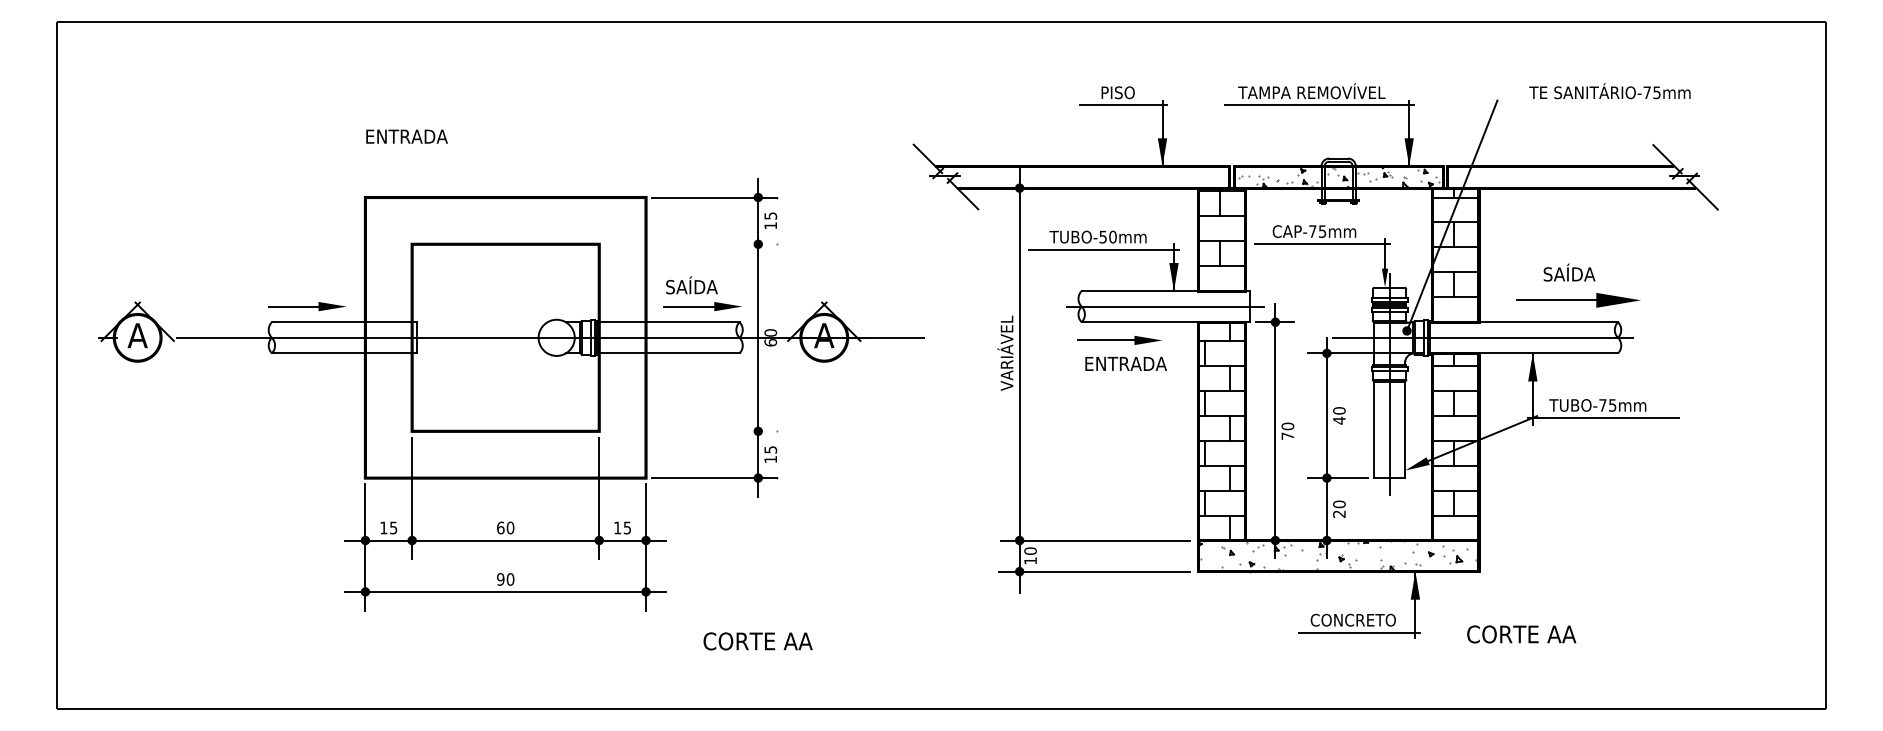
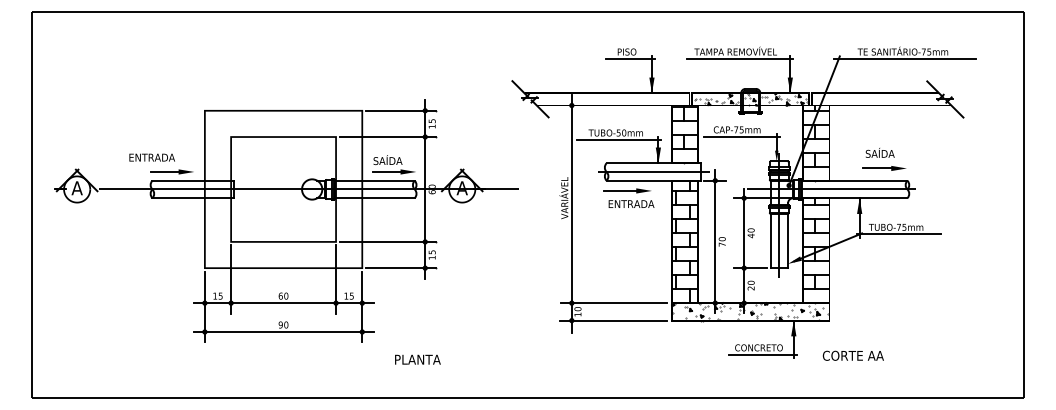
line: (1614, 106) -> (905, 59), added
text: (405, 136) -> (151, 157), moved
line: (691, 245) -> (387, 137), added
part: (1577, 300) -> (884, 168), size x0.62
line: (691, 430) -> (387, 241), added
text: (756, 640) -> (424, 359), CORTE AA -> PLANTA

